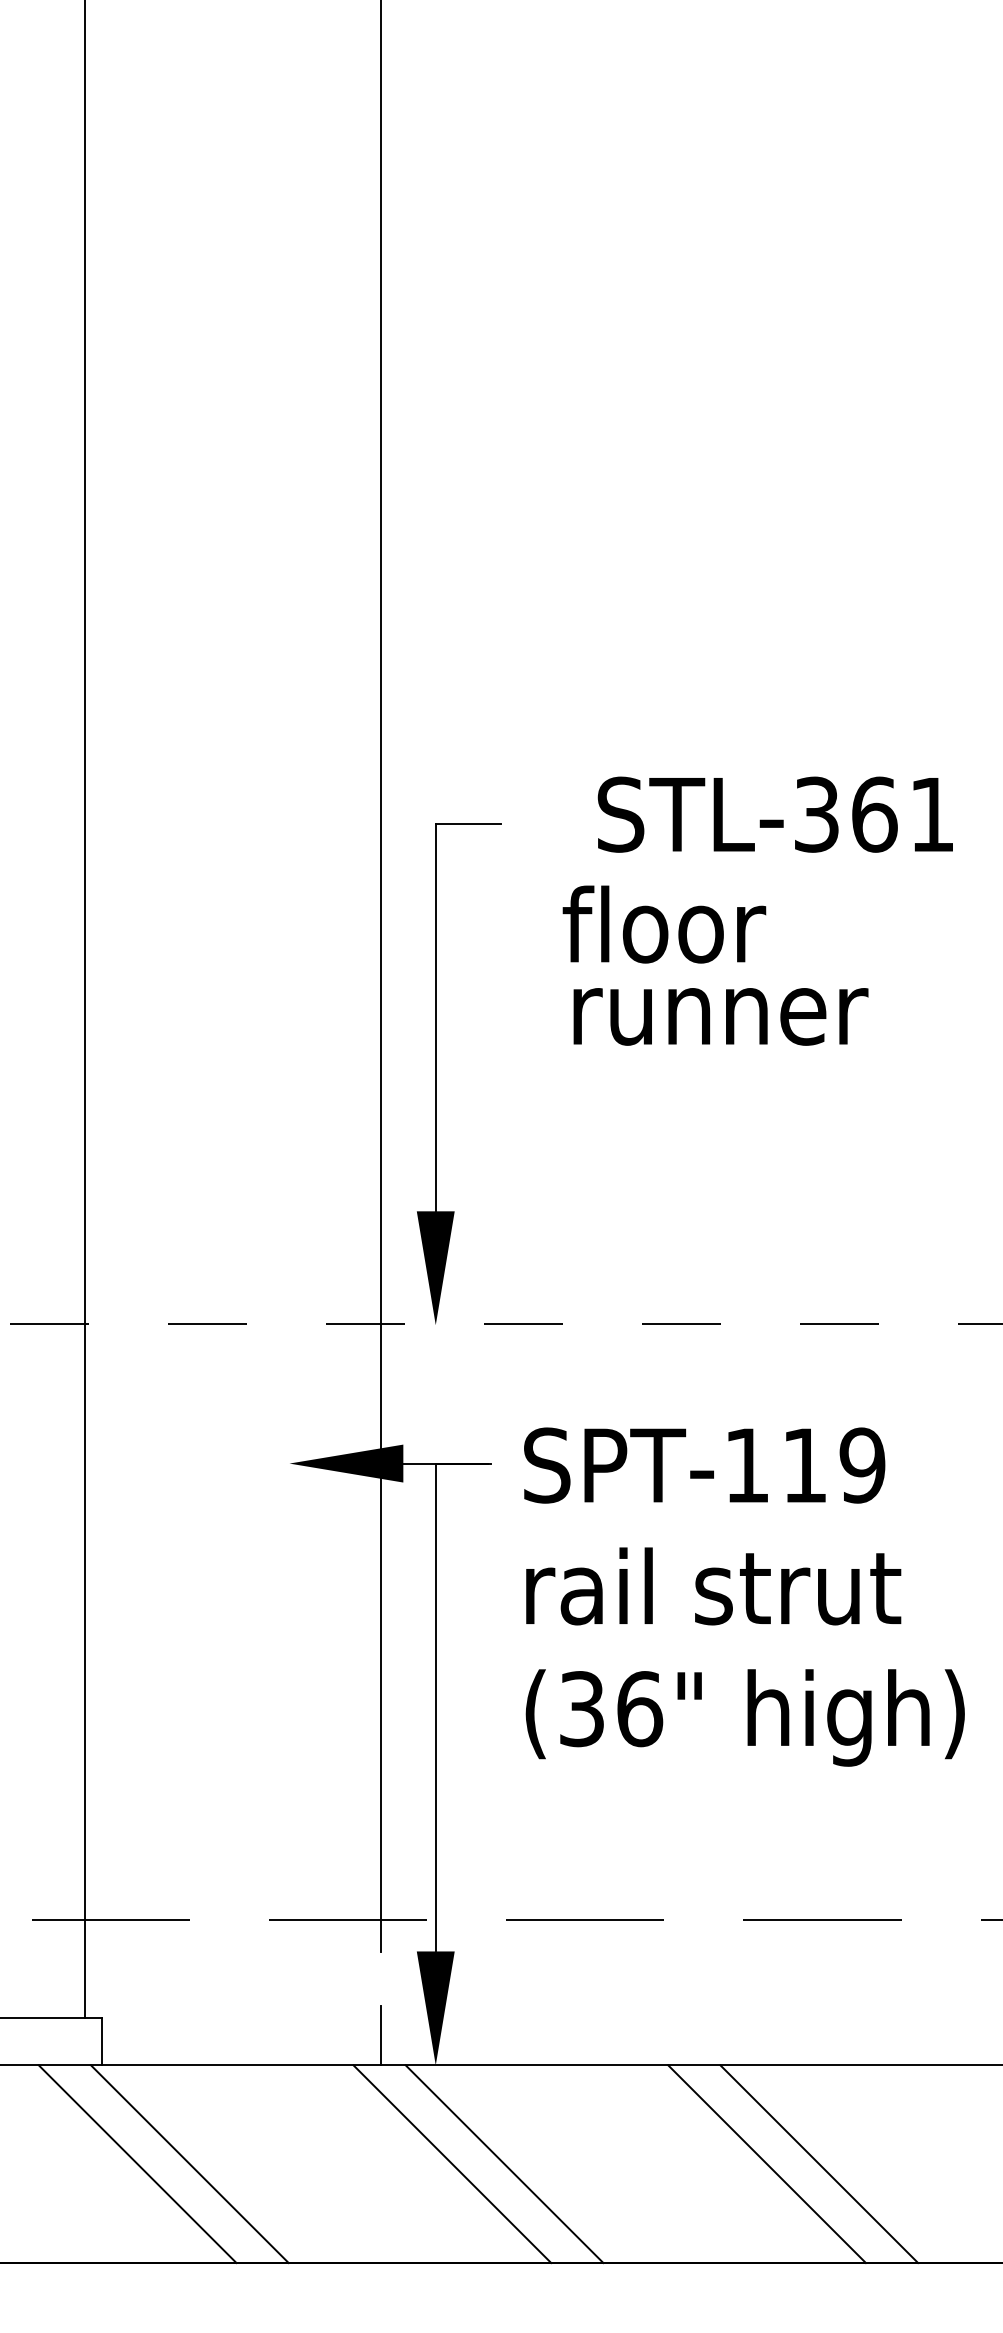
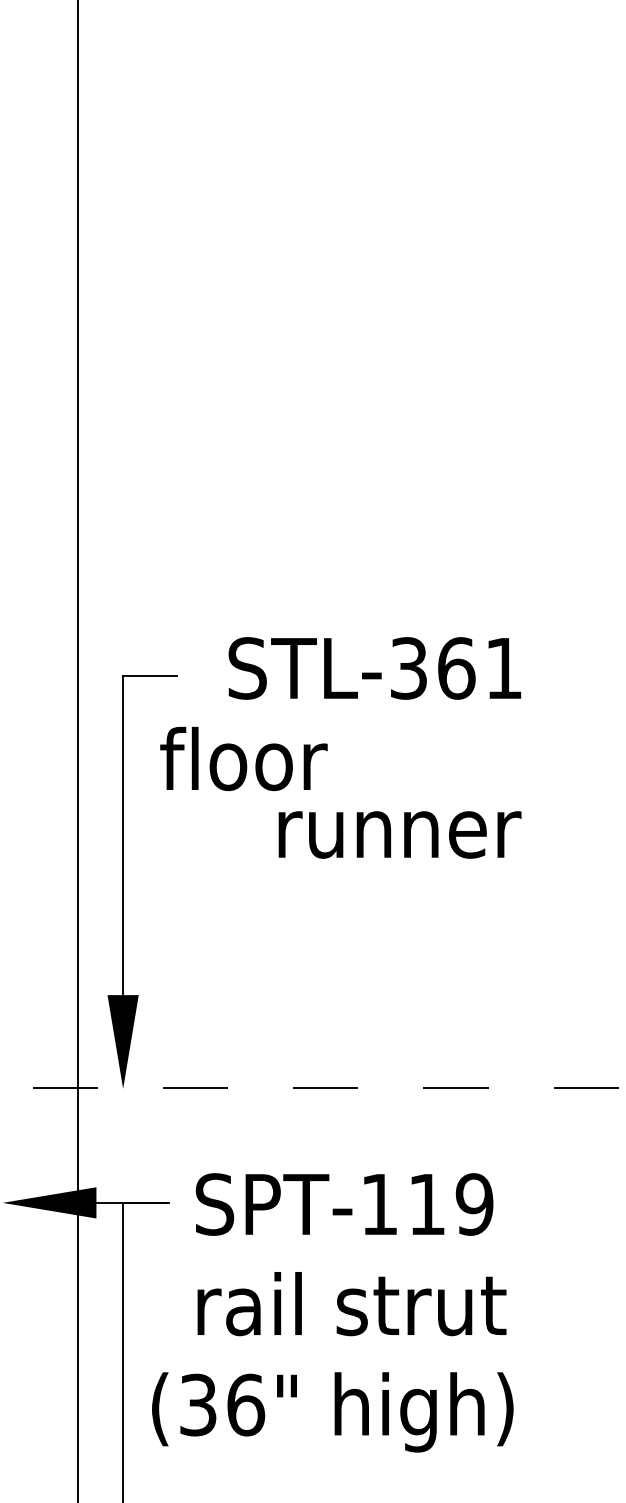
text: (774, 814) -> (374, 668), moved
text: (664, 924) -> (243, 758), moved
text: (720, 1016) -> (399, 834), moved
text: (744, 1717) -> (332, 1412), moved

